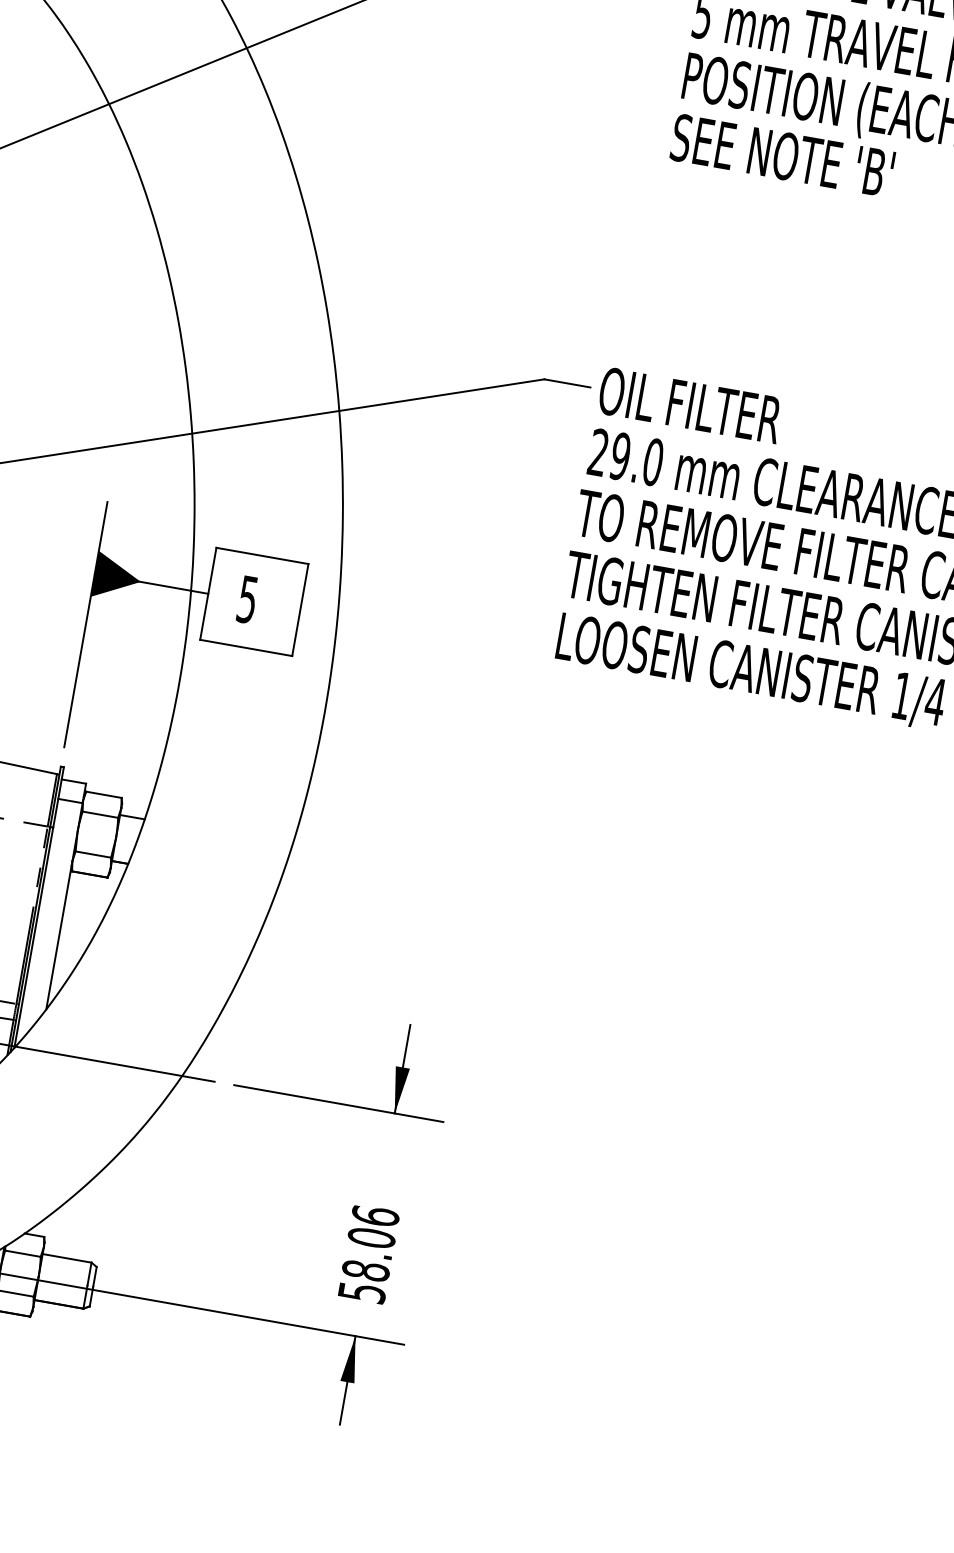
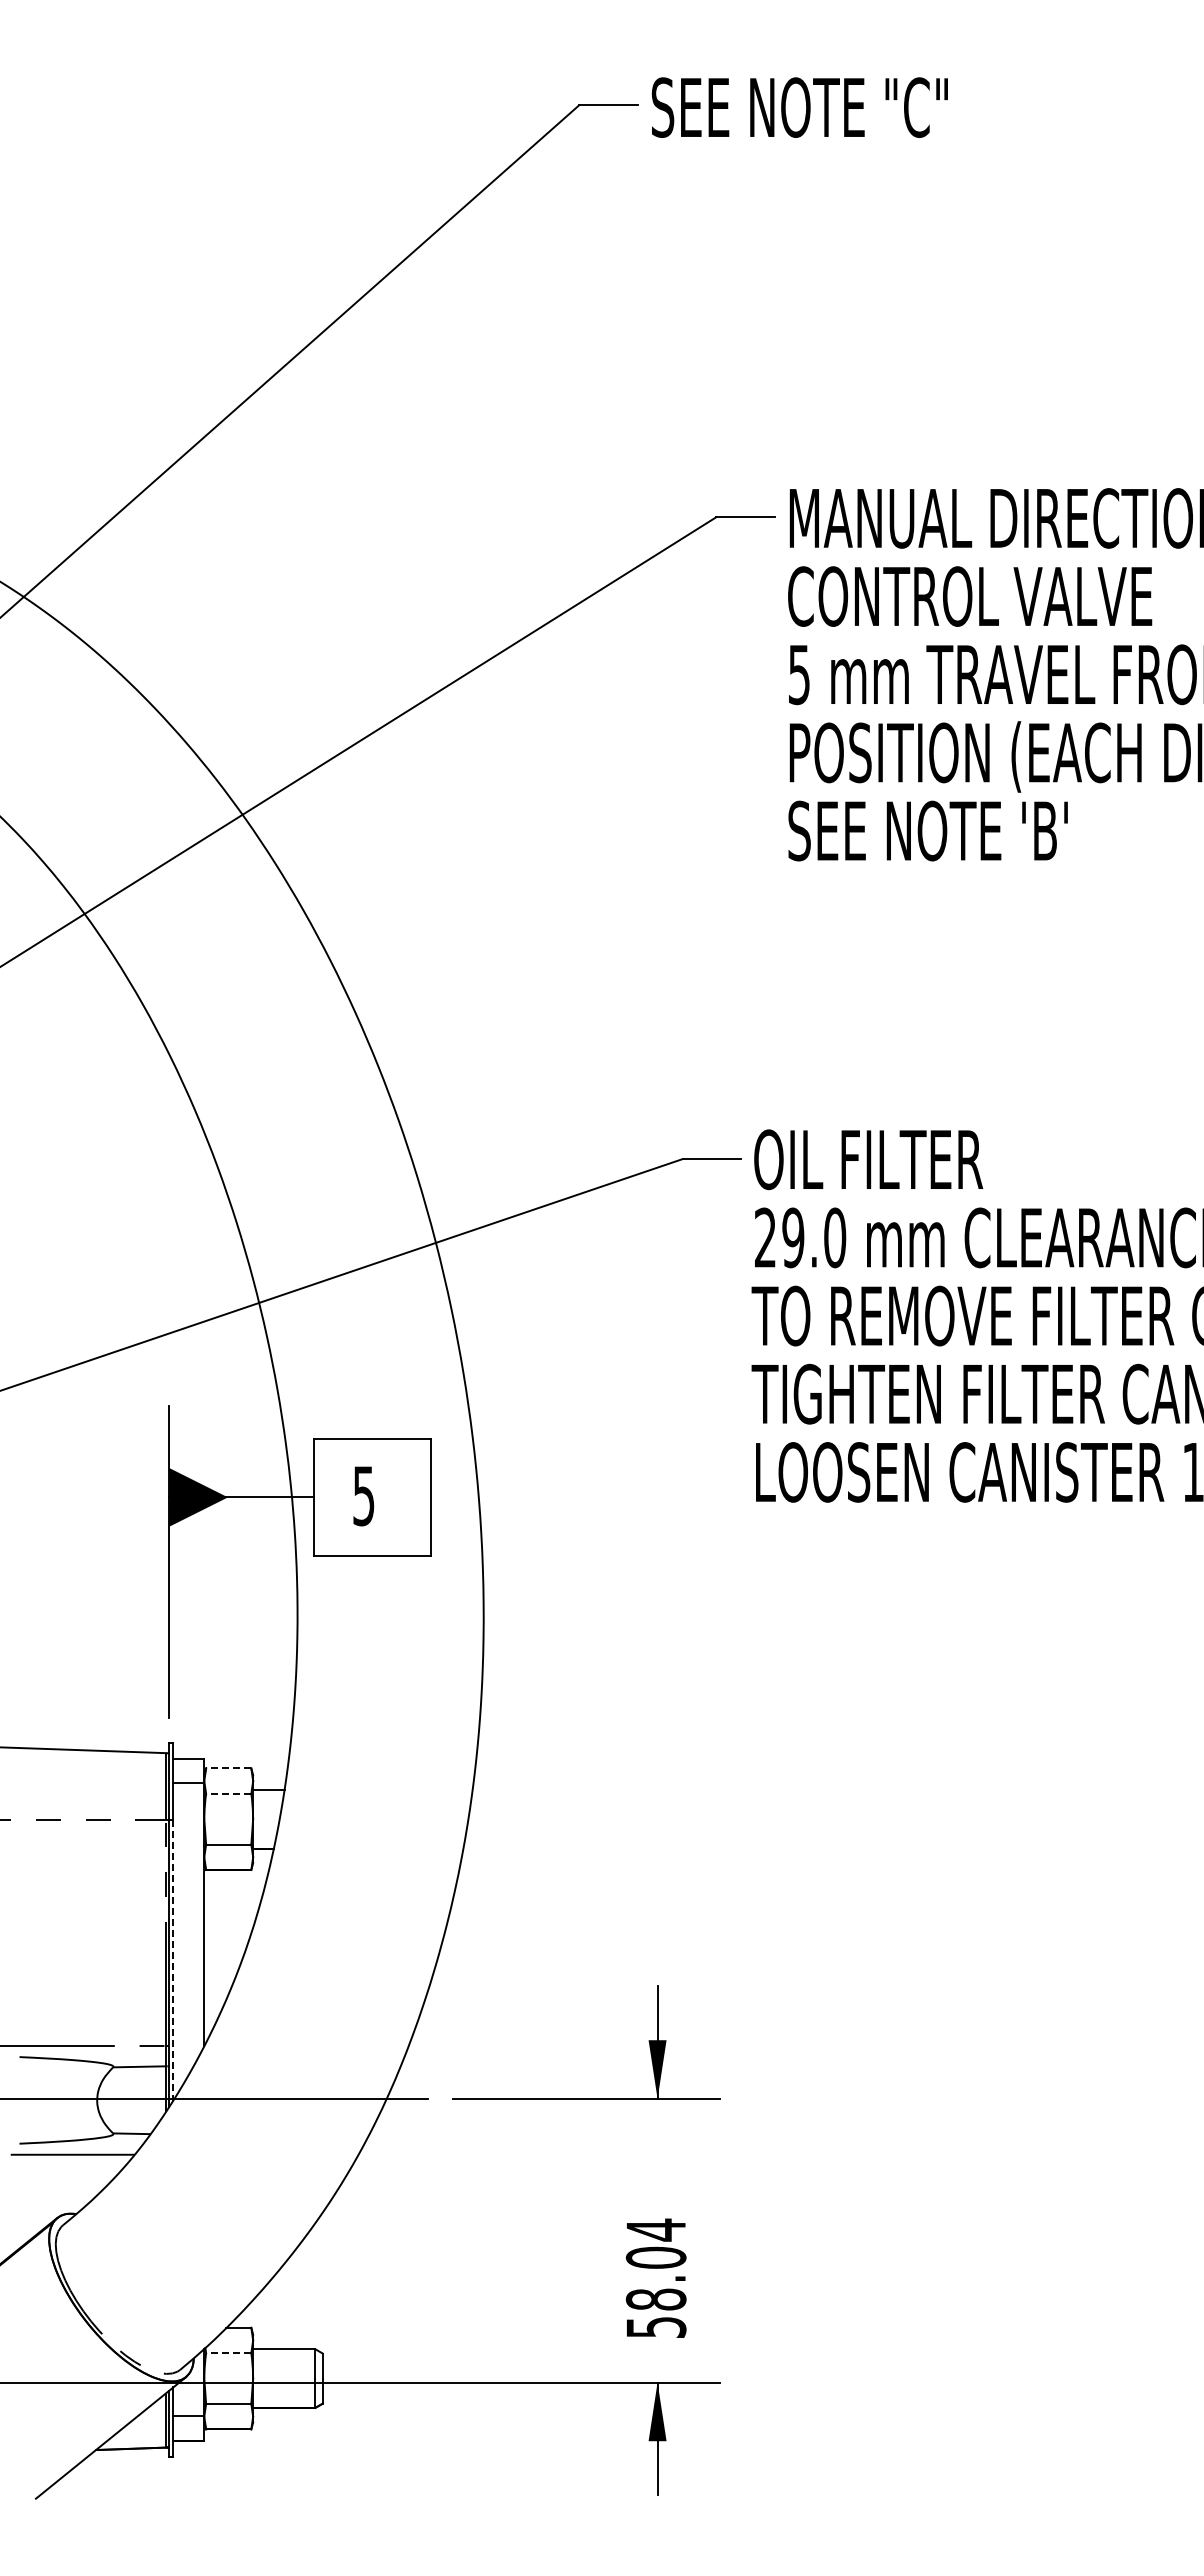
line: (103, 794) -> (228, 1768), solid -> dashed
line: (100, 814) -> (228, 1793), solid -> dashed
line: (33, 937) -> (173, 1960), solid -> dashed
text: (375, 1215) -> (655, 2229), 58.06 -> 58.04
line: (22, 1253) -> (228, 2353), solid -> dashed

